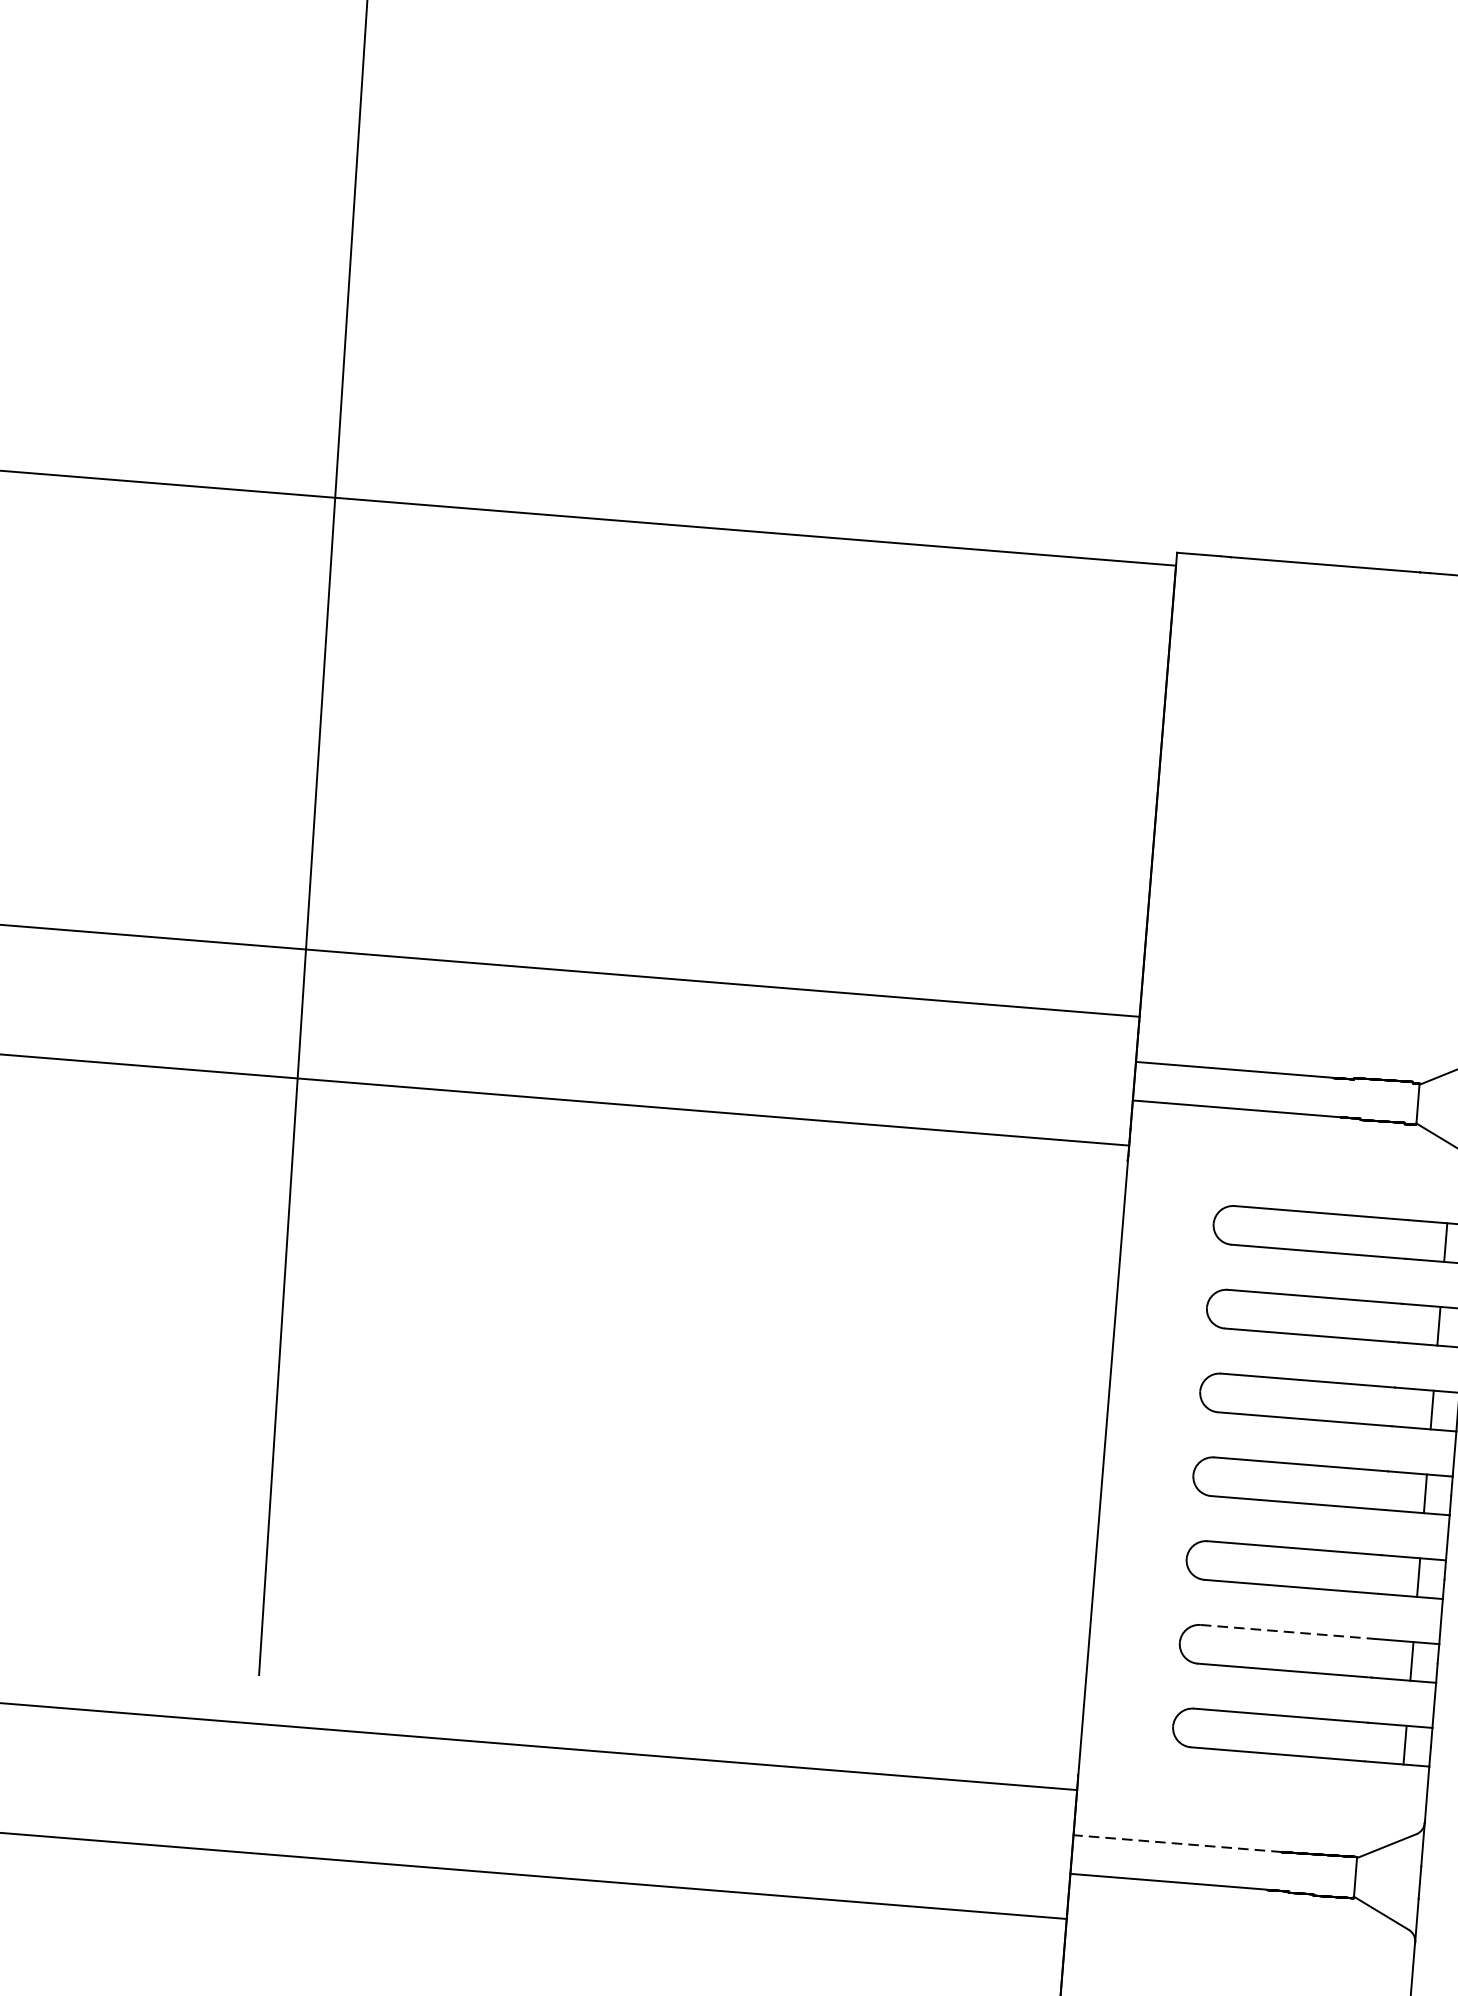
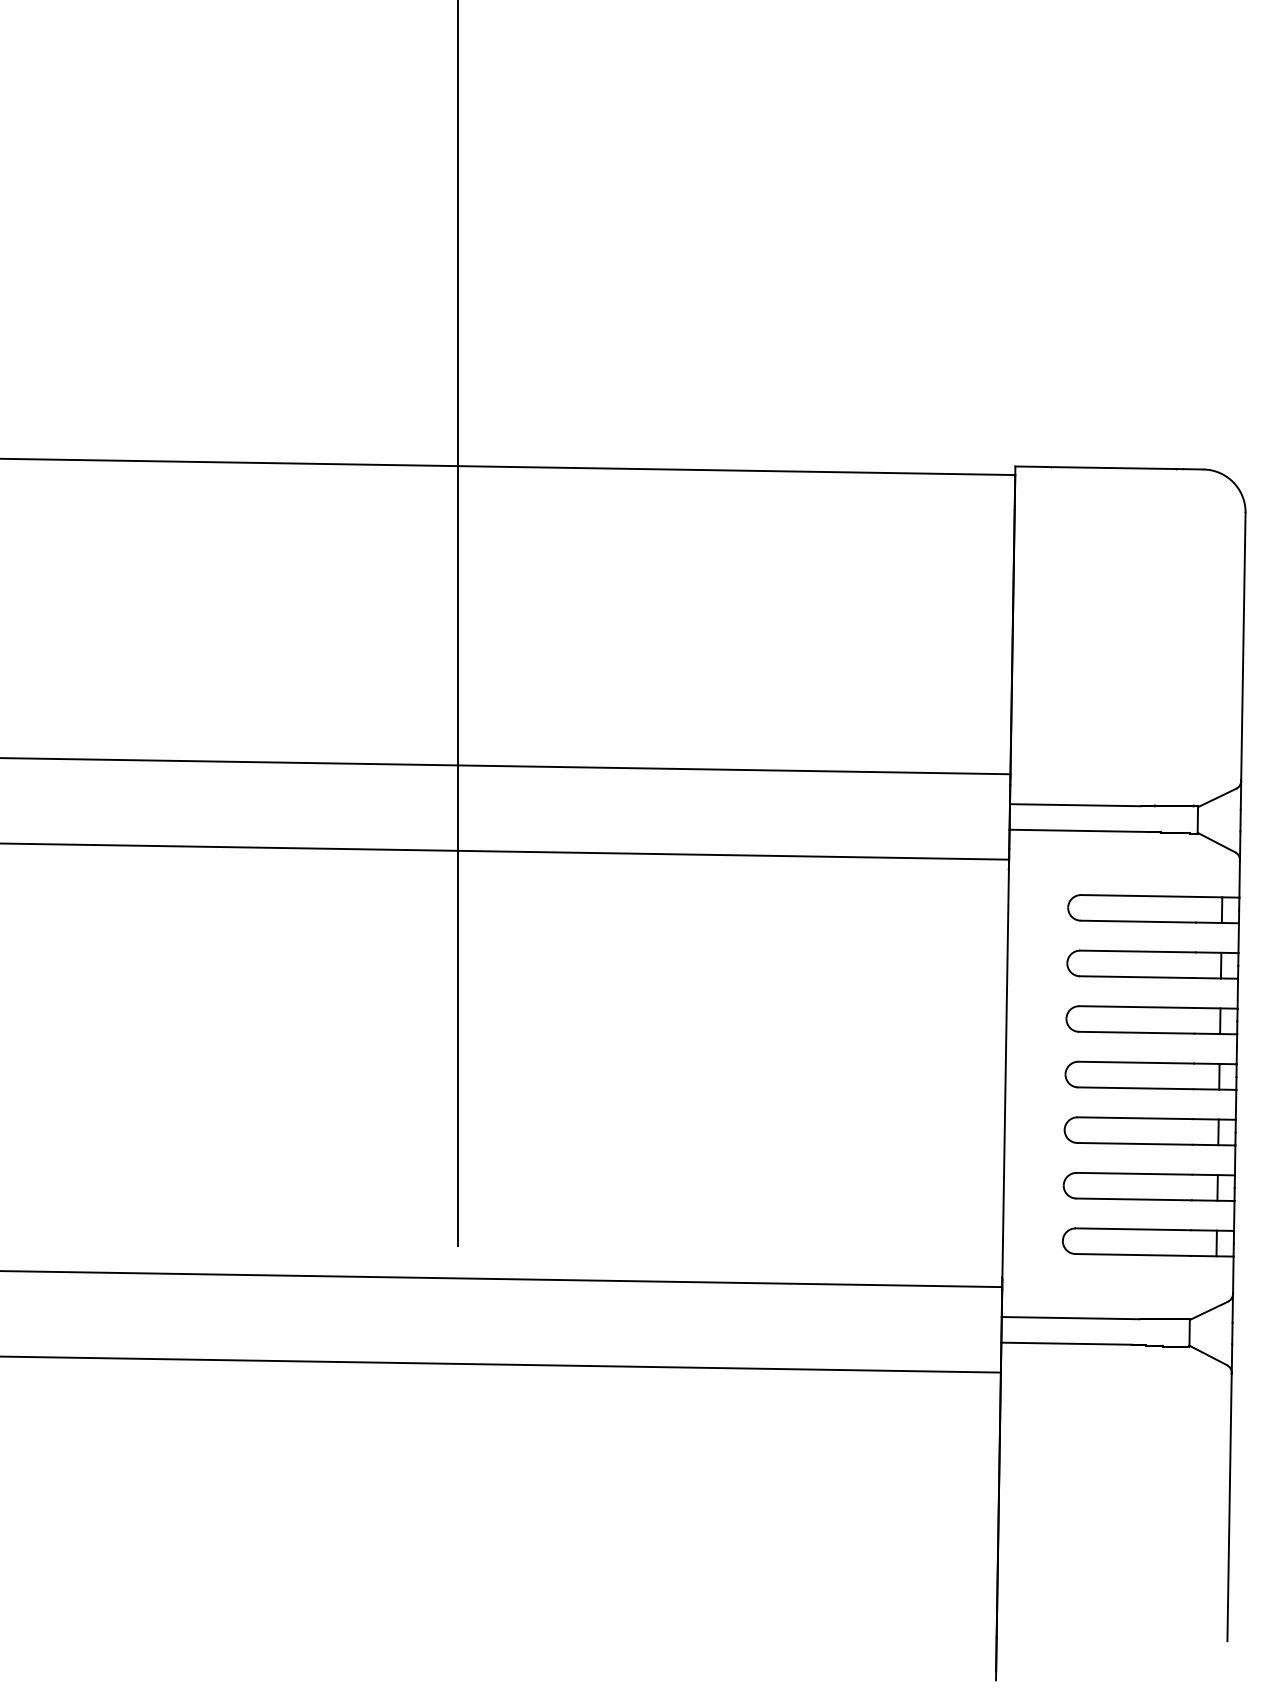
line: (1287, 1631) -> (1134, 1173), dashed -> solid
line: (1177, 1844) -> (1070, 1318), dashed -> solid

